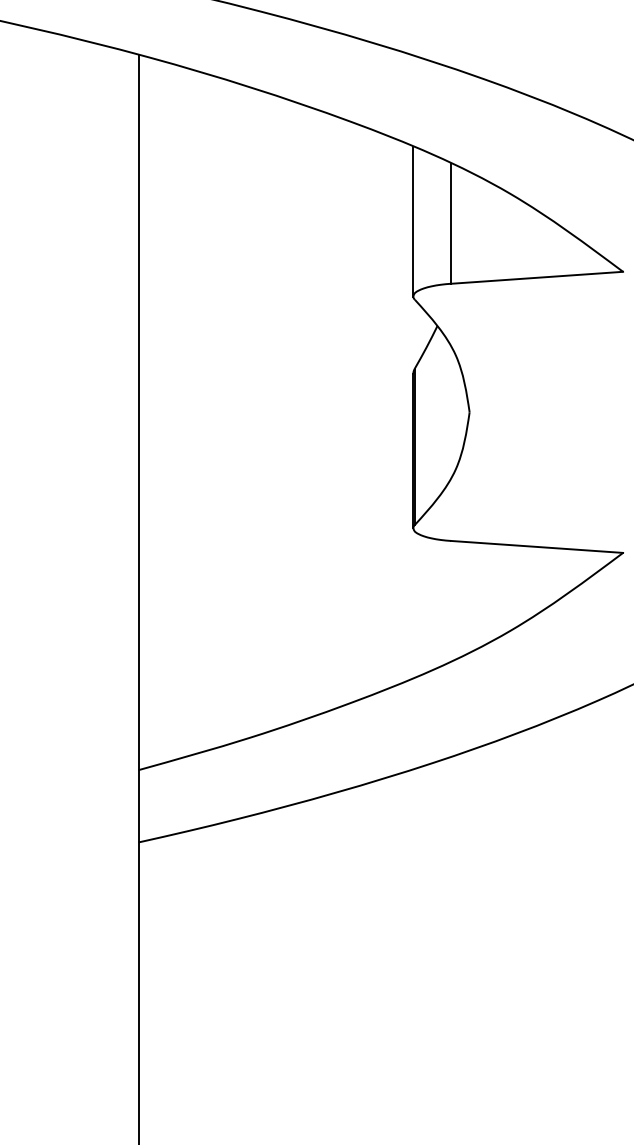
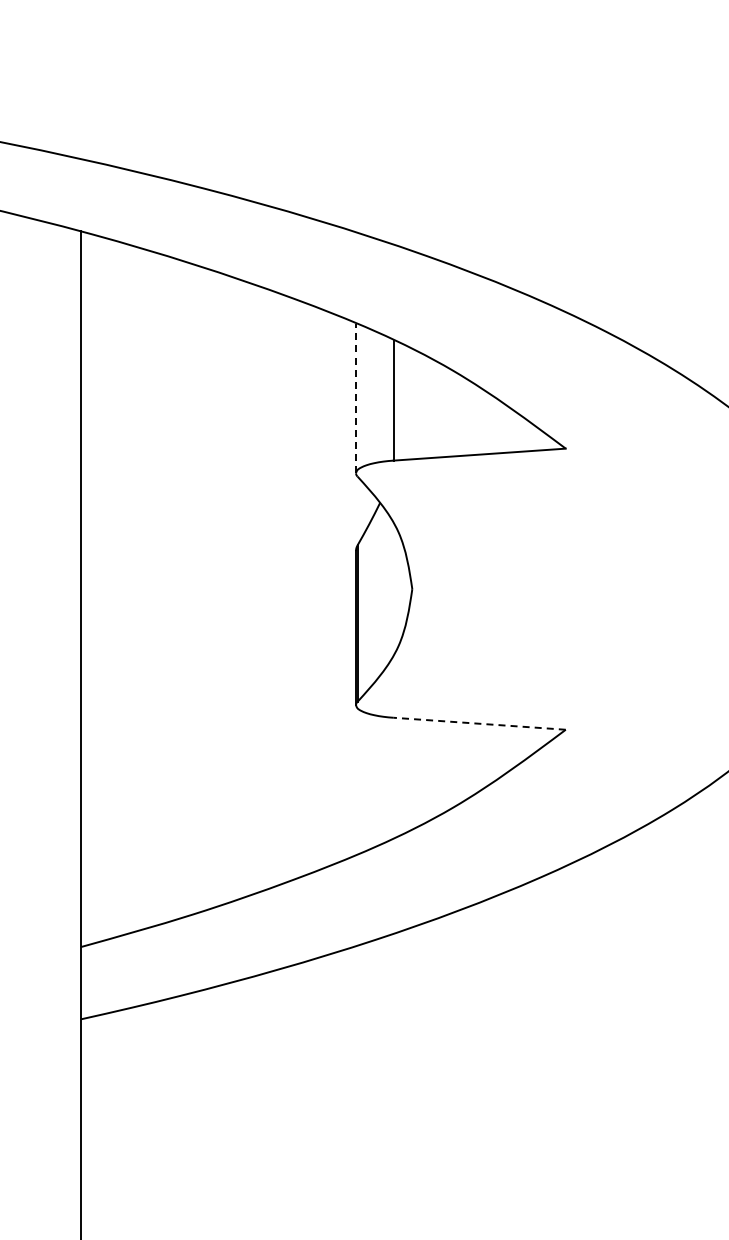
line: (413, 221) -> (356, 398), solid -> dashed
line: (536, 546) -> (479, 723), solid -> dashed

